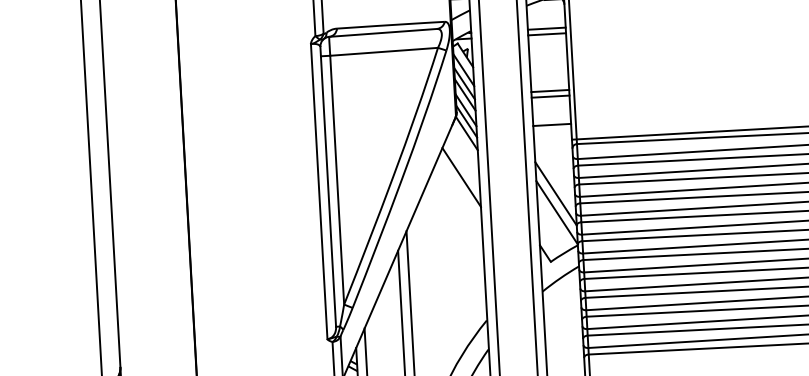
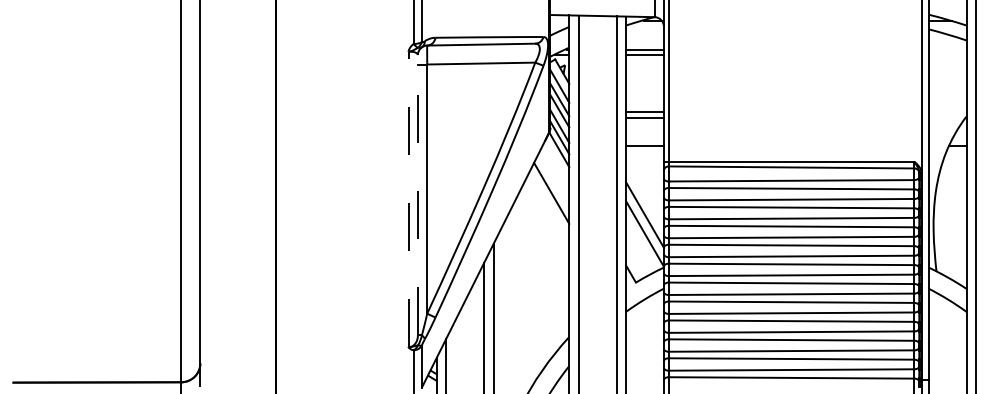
line: (327, 186) -> (417, 194), solid -> dashed
line: (319, 191) -> (408, 199), solid -> dashed

